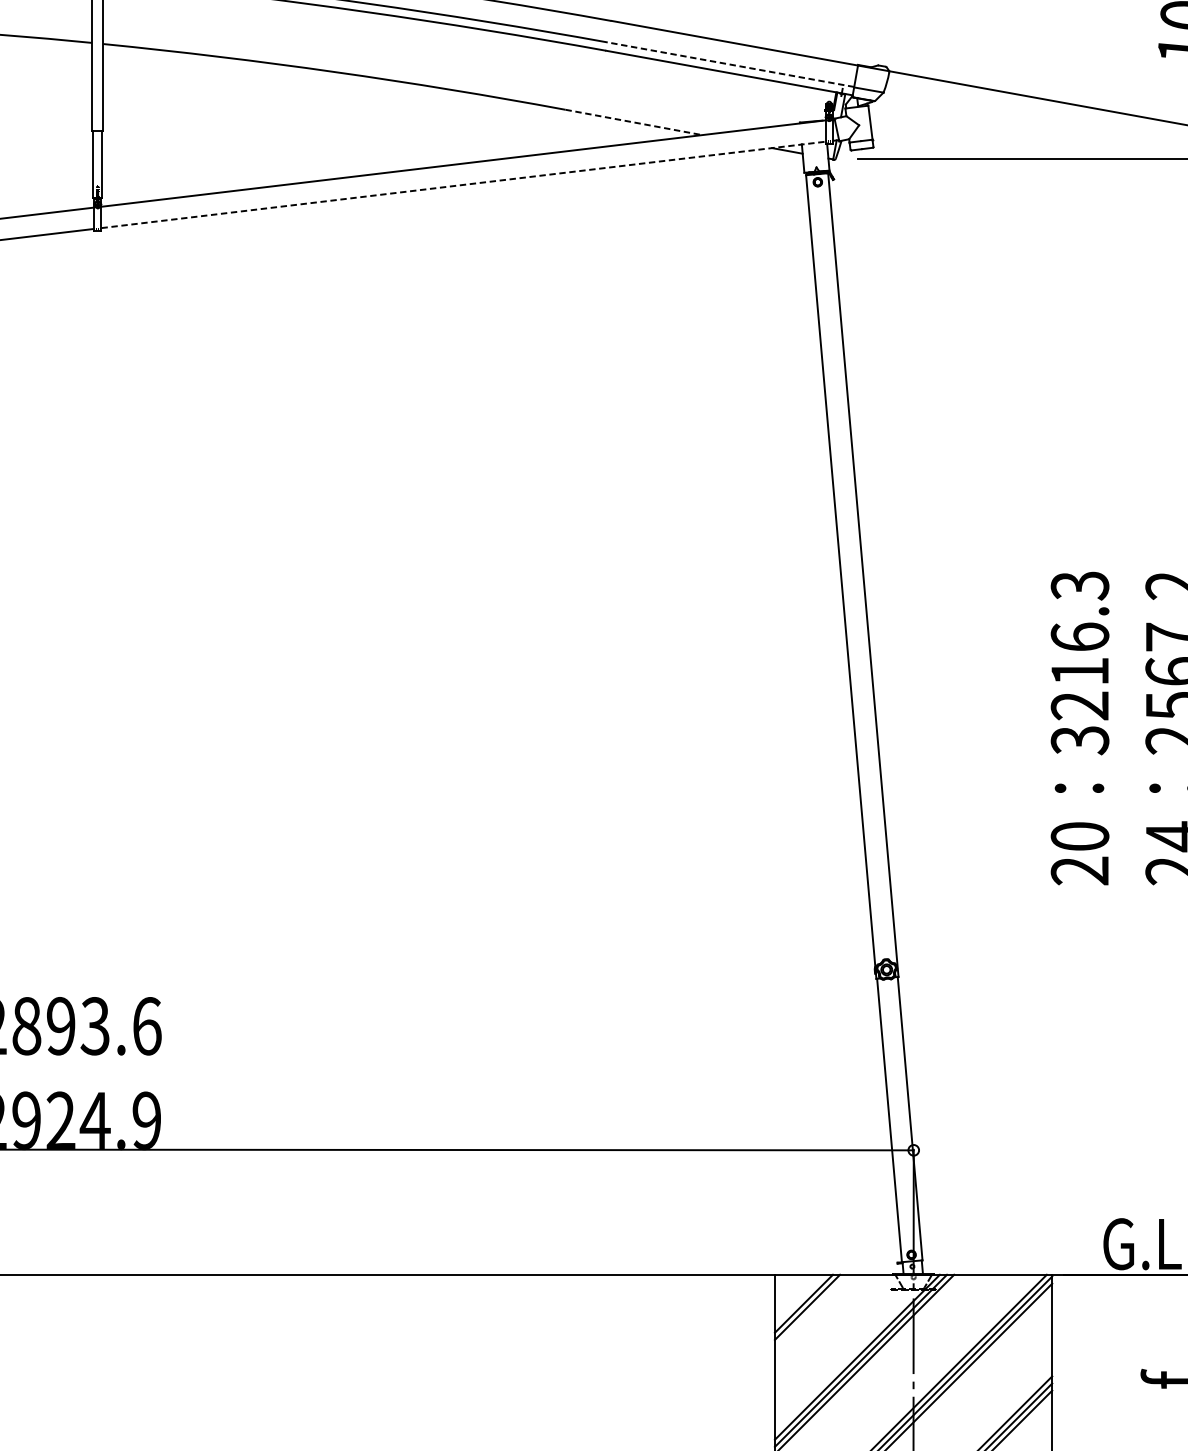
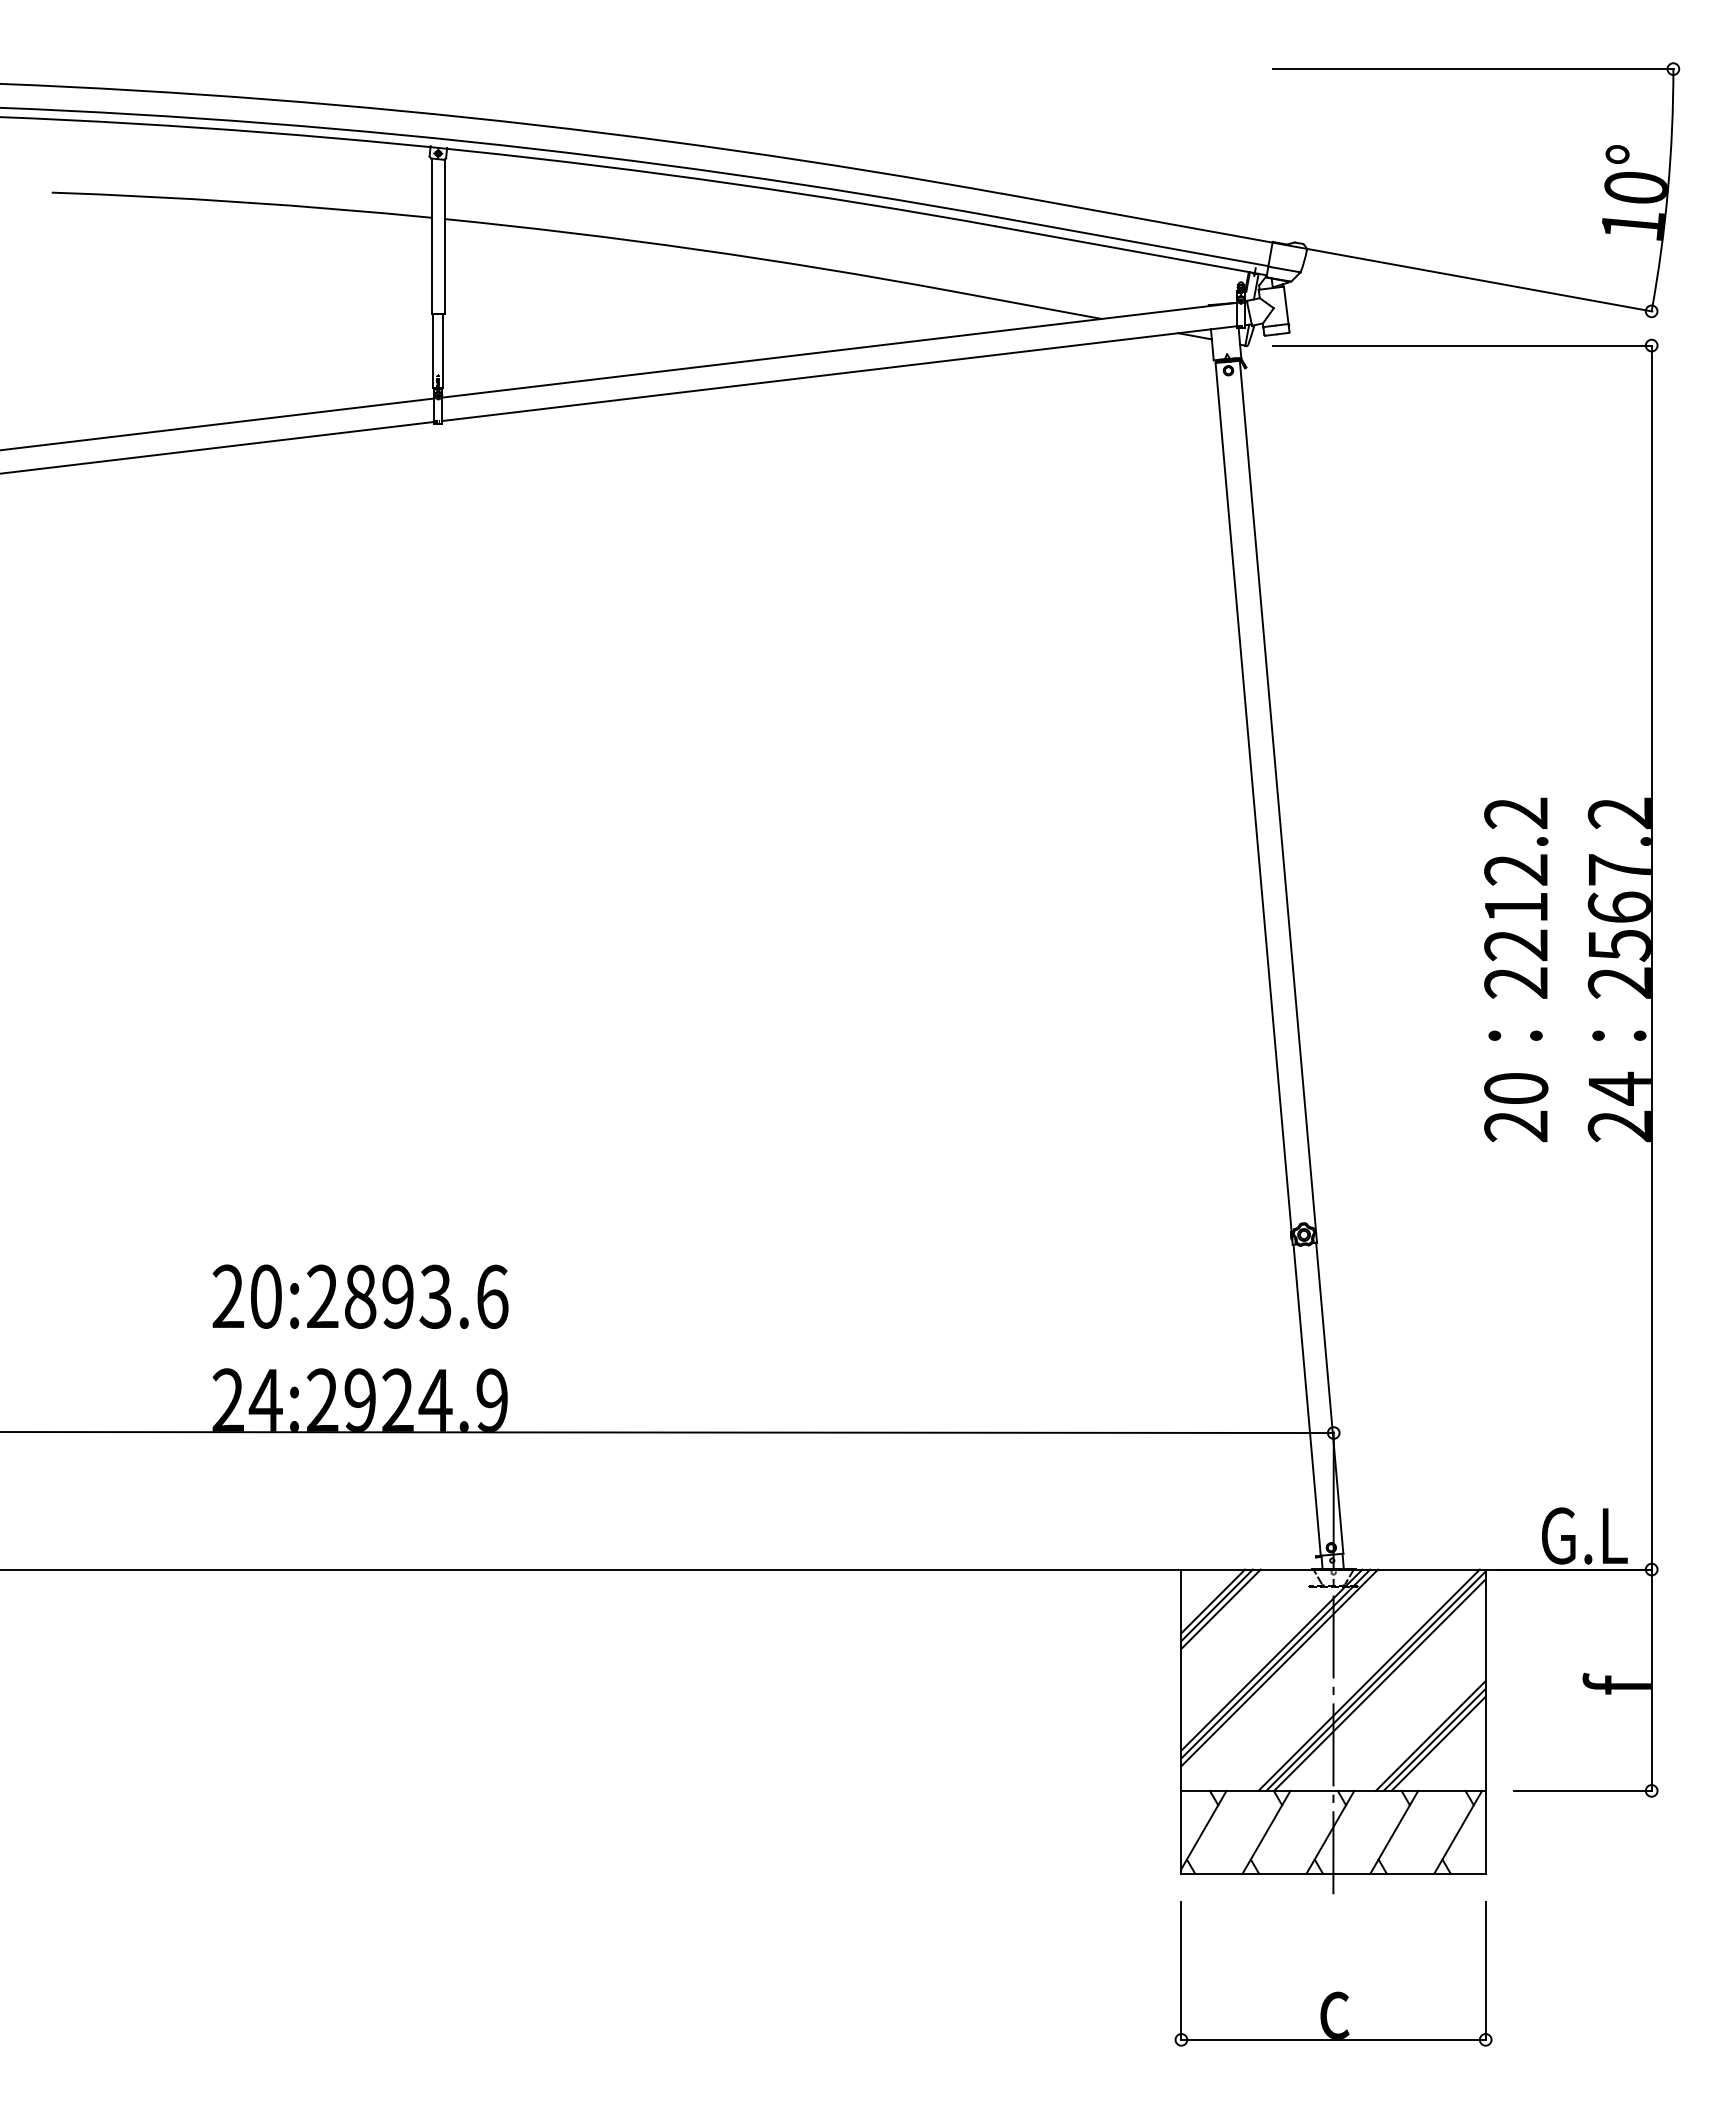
line: (730, 64) -> (1132, 241), dashed -> solid
line: (634, 122) -> (1027, 305), dashed -> solid
line: (464, 184) -> (840, 373), dashed -> solid
text: (1080, 663) -> (1516, 898), 3216.3 -> 2212.2
line: (810, 1310) -> (1220, 1608), added

